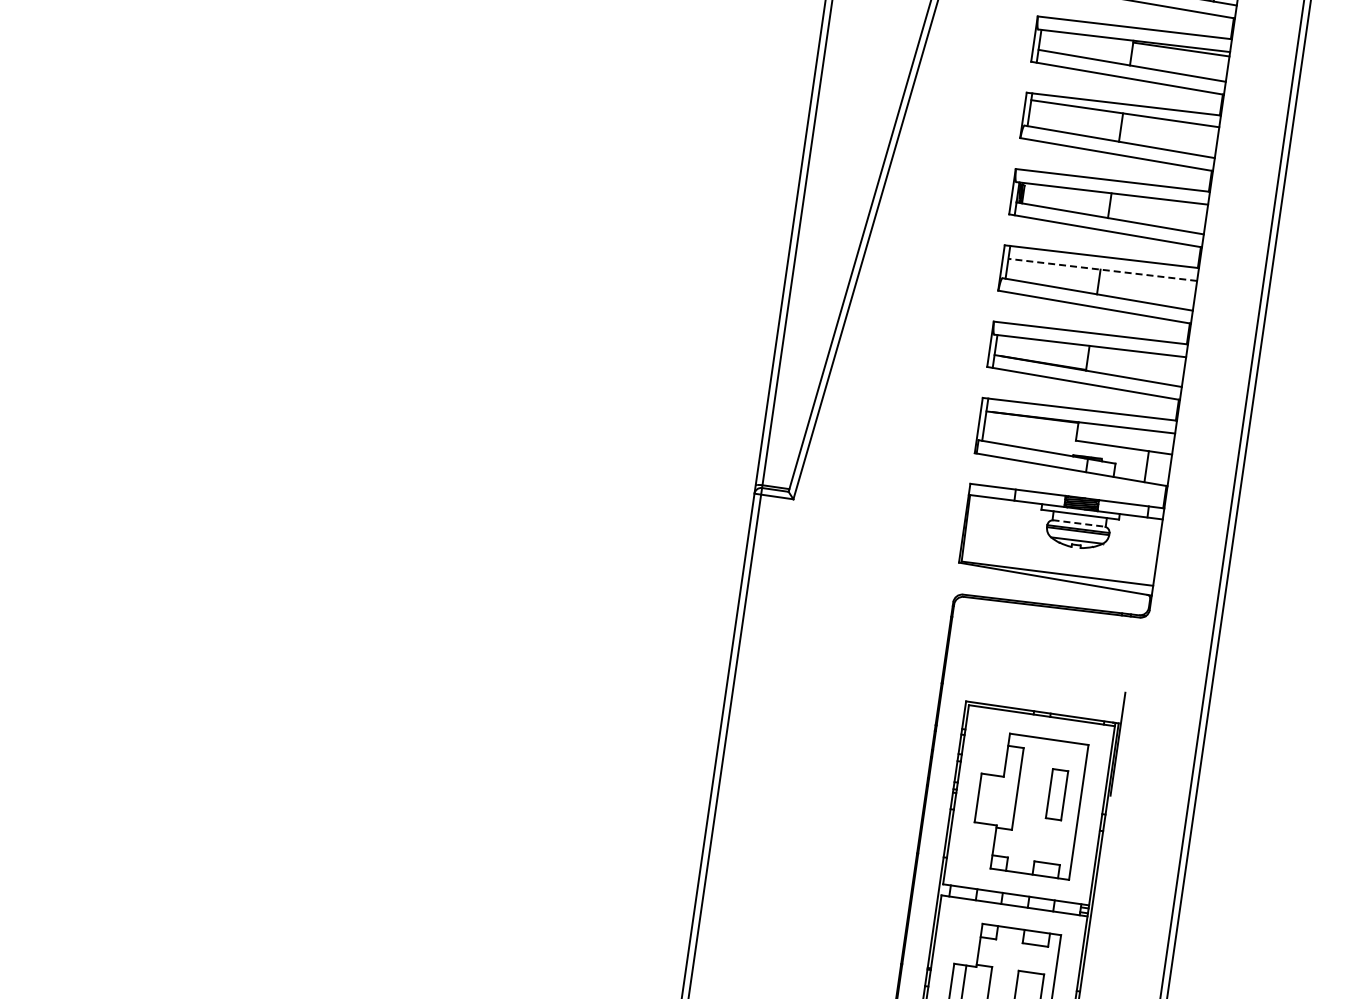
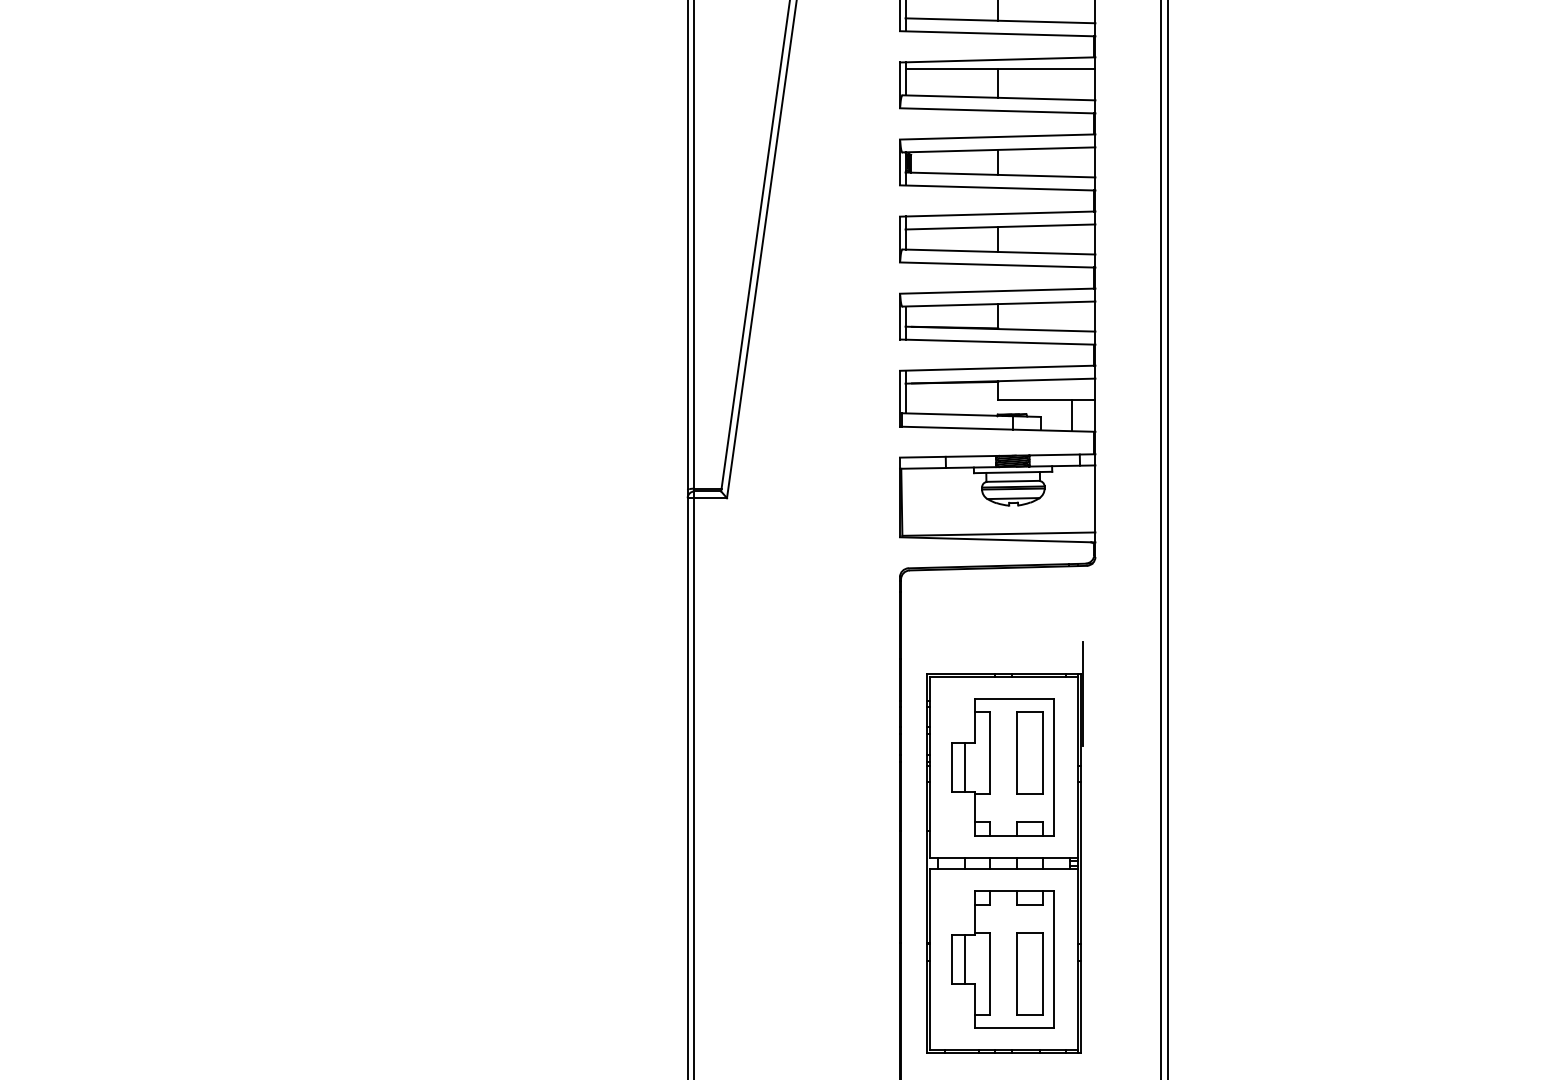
line: (1102, 269) -> (1000, 226), dashed -> solid
line: (1079, 523) -> (1013, 481), dashed -> solid
part: (1056, 794) -> (1029, 752), size x1.67
line: (990, 798) -> (964, 766), added

